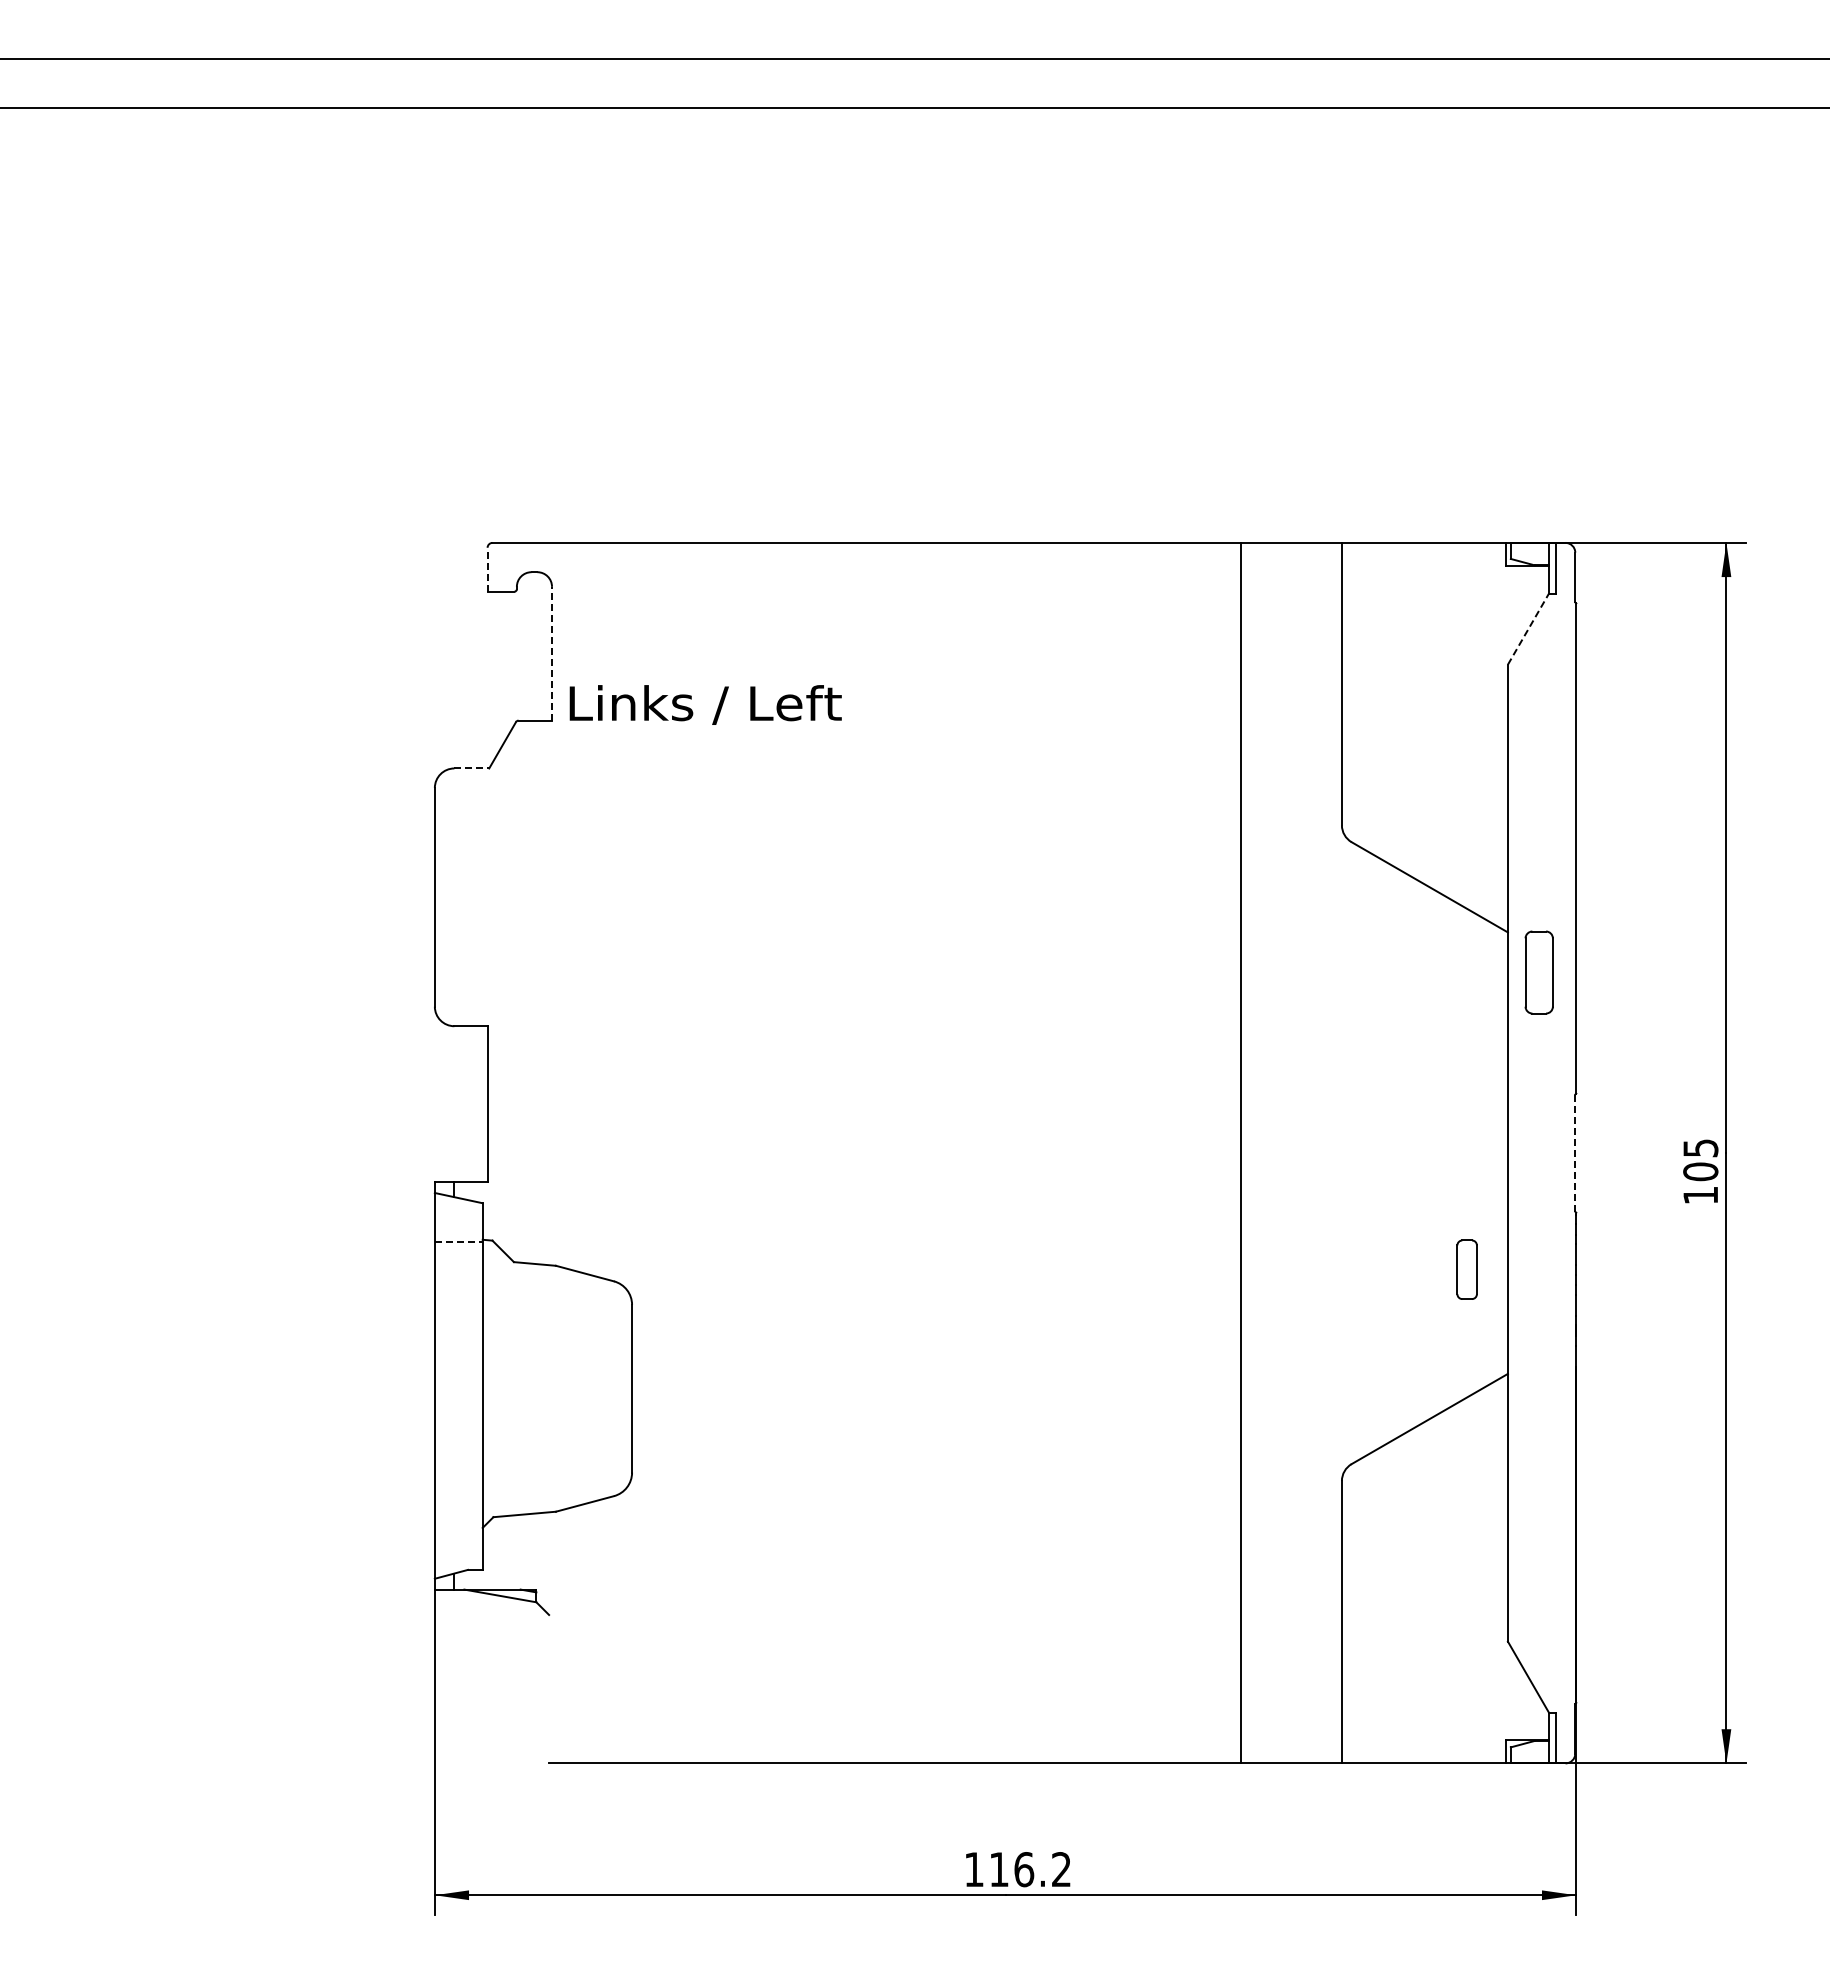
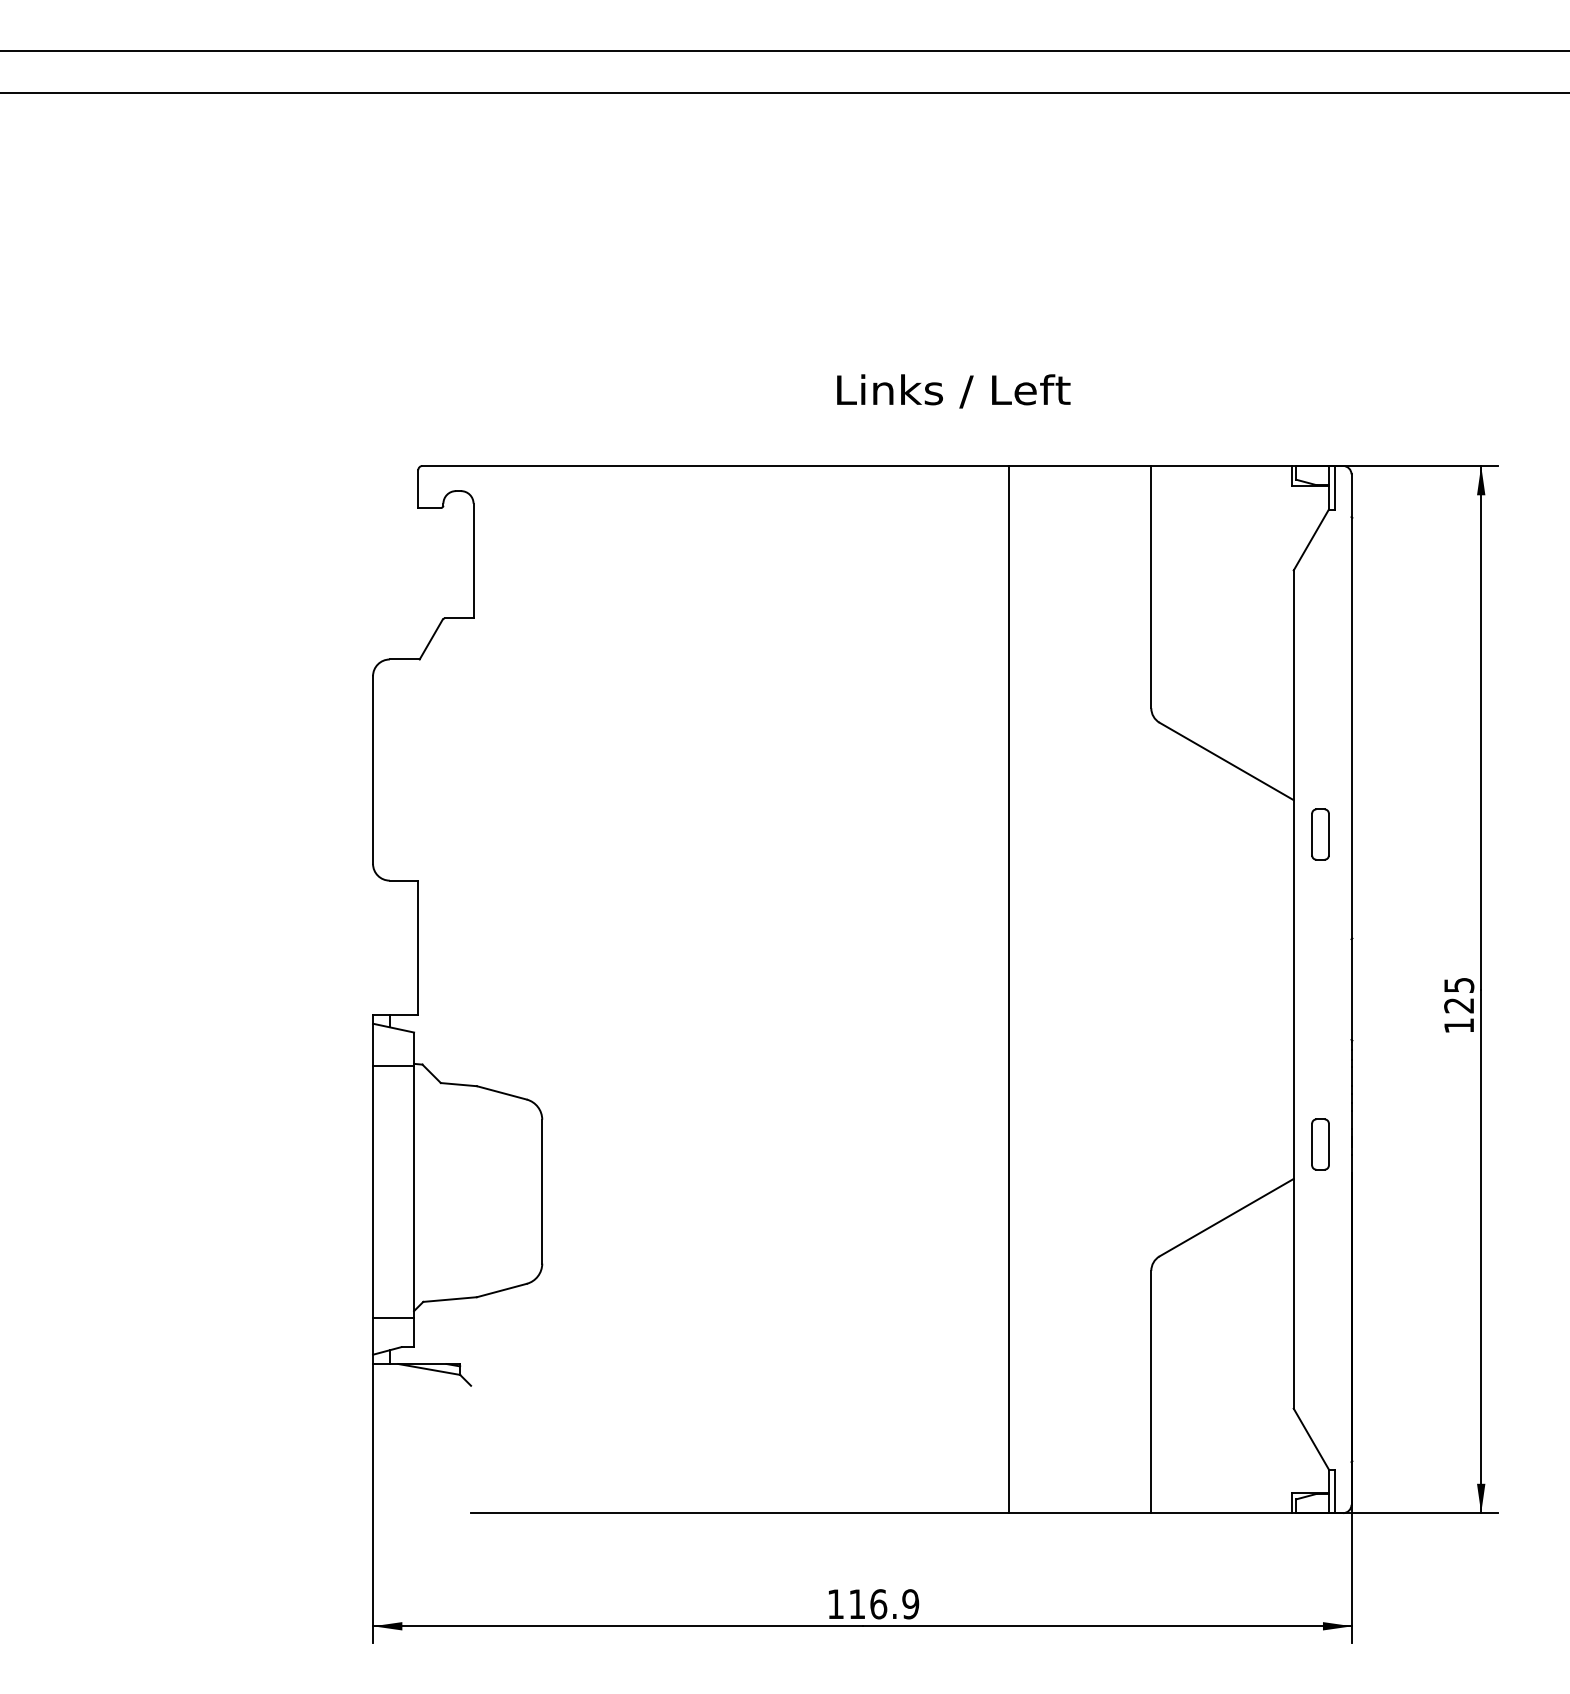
line: (487, 569) -> (418, 488), dashed -> solid
line: (1528, 628) -> (1311, 539), dashed -> solid
line: (552, 653) -> (473, 560), dashed -> solid
text: (705, 704) -> (953, 390), moved
line: (472, 768) -> (405, 659), dashed -> solid
part: (1538, 972) -> (1319, 834), size x0.71
line: (1240, 1152) -> (1008, 988), moved
line: (1575, 1153) -> (1351, 989), dashed -> solid
text: (1700, 1171) -> (1458, 1005), 105 -> 125
line: (458, 1241) -> (393, 1065), dashed -> solid
part: (1466, 1269) -> (1319, 1144), moved
line: (458, 1535) -> (393, 1317), added
text: (1061, 1869) -> (910, 1604), 116.2 -> 116.9

